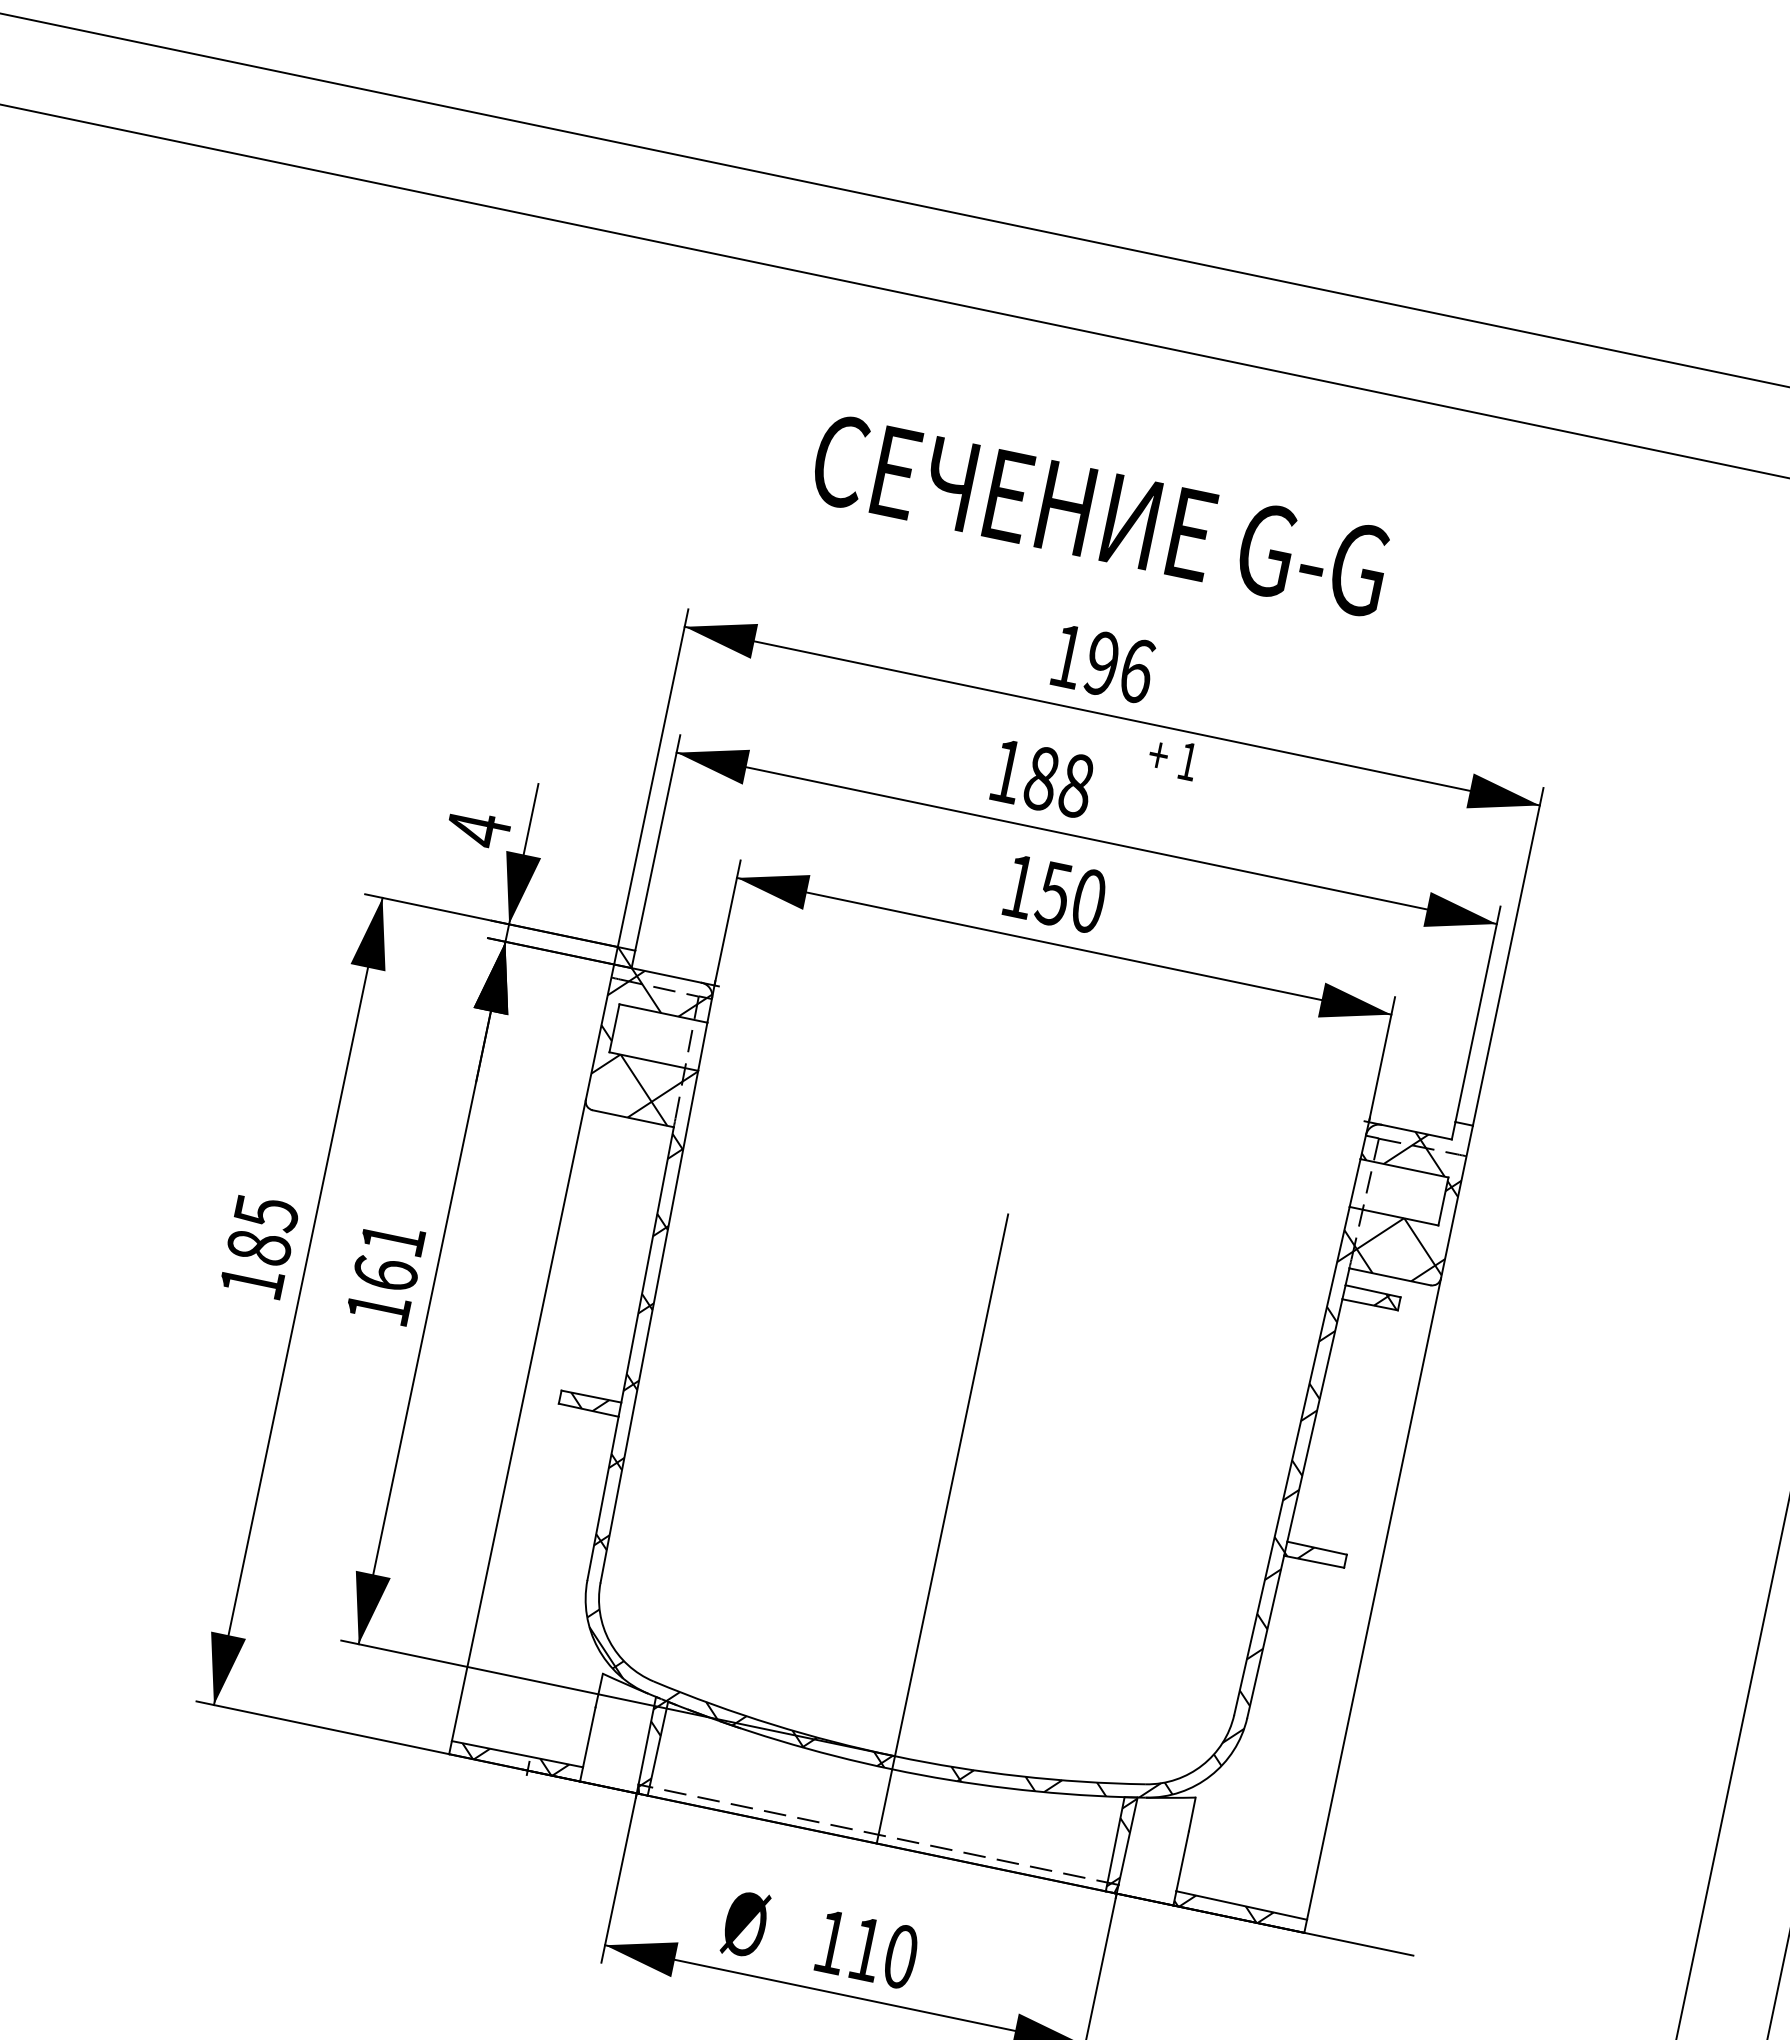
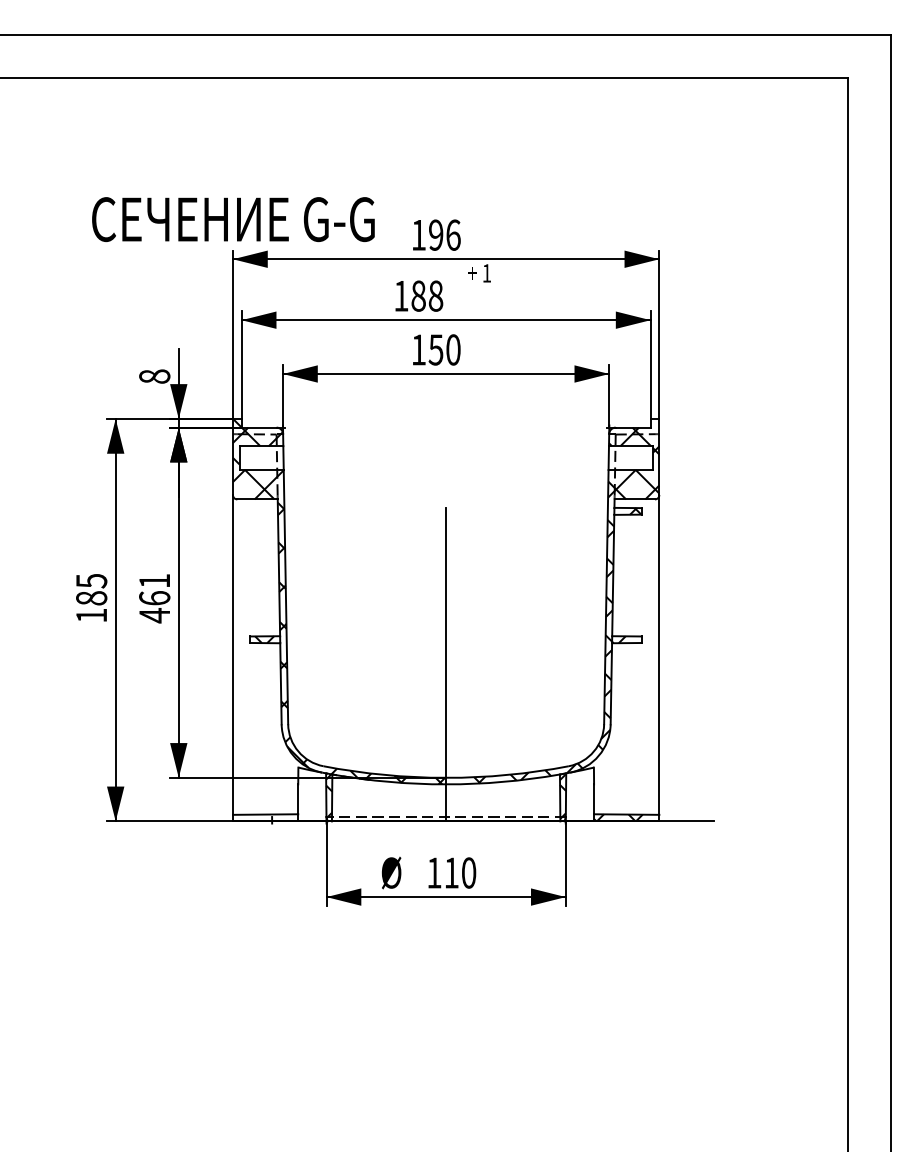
text: (1100, 515) -> (233, 219), moved
text: (478, 829) -> (154, 376), 4 -> 8
text: (378, 1308) -> (154, 615), 161 -> 461
hatch: (514, 1759) -> (264, 817), removed

